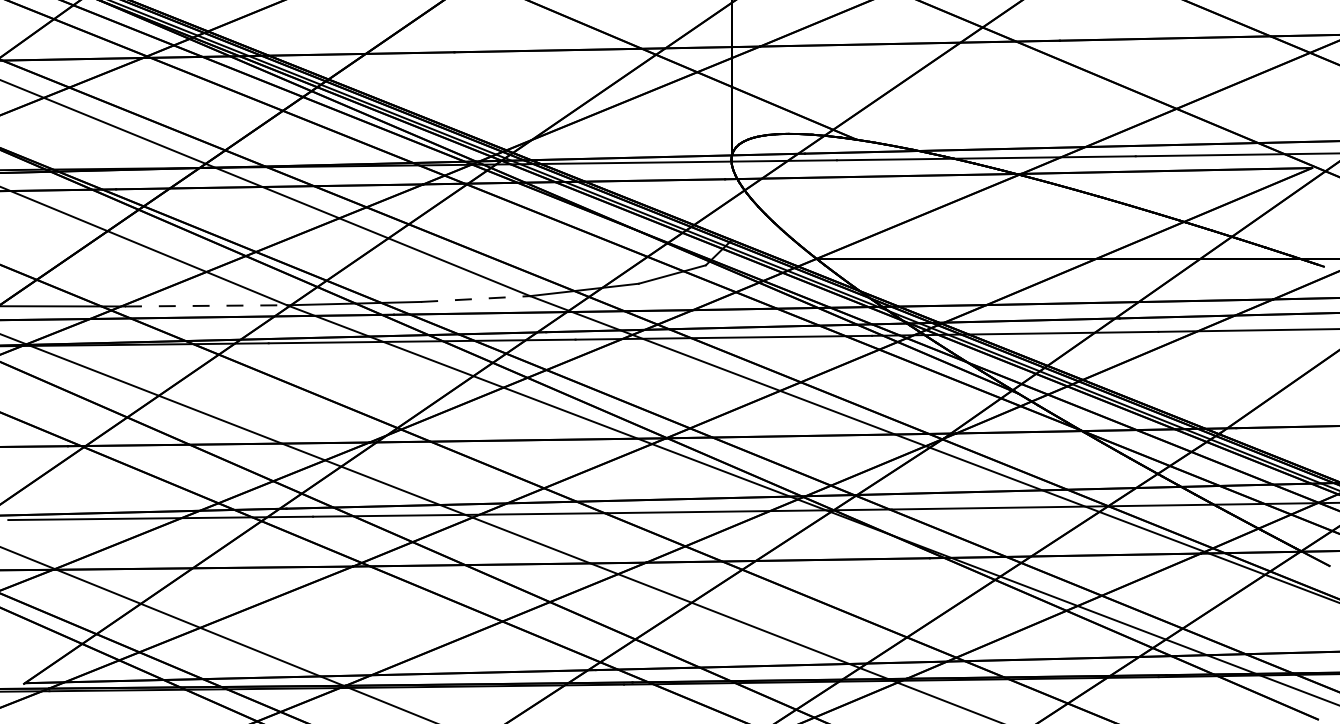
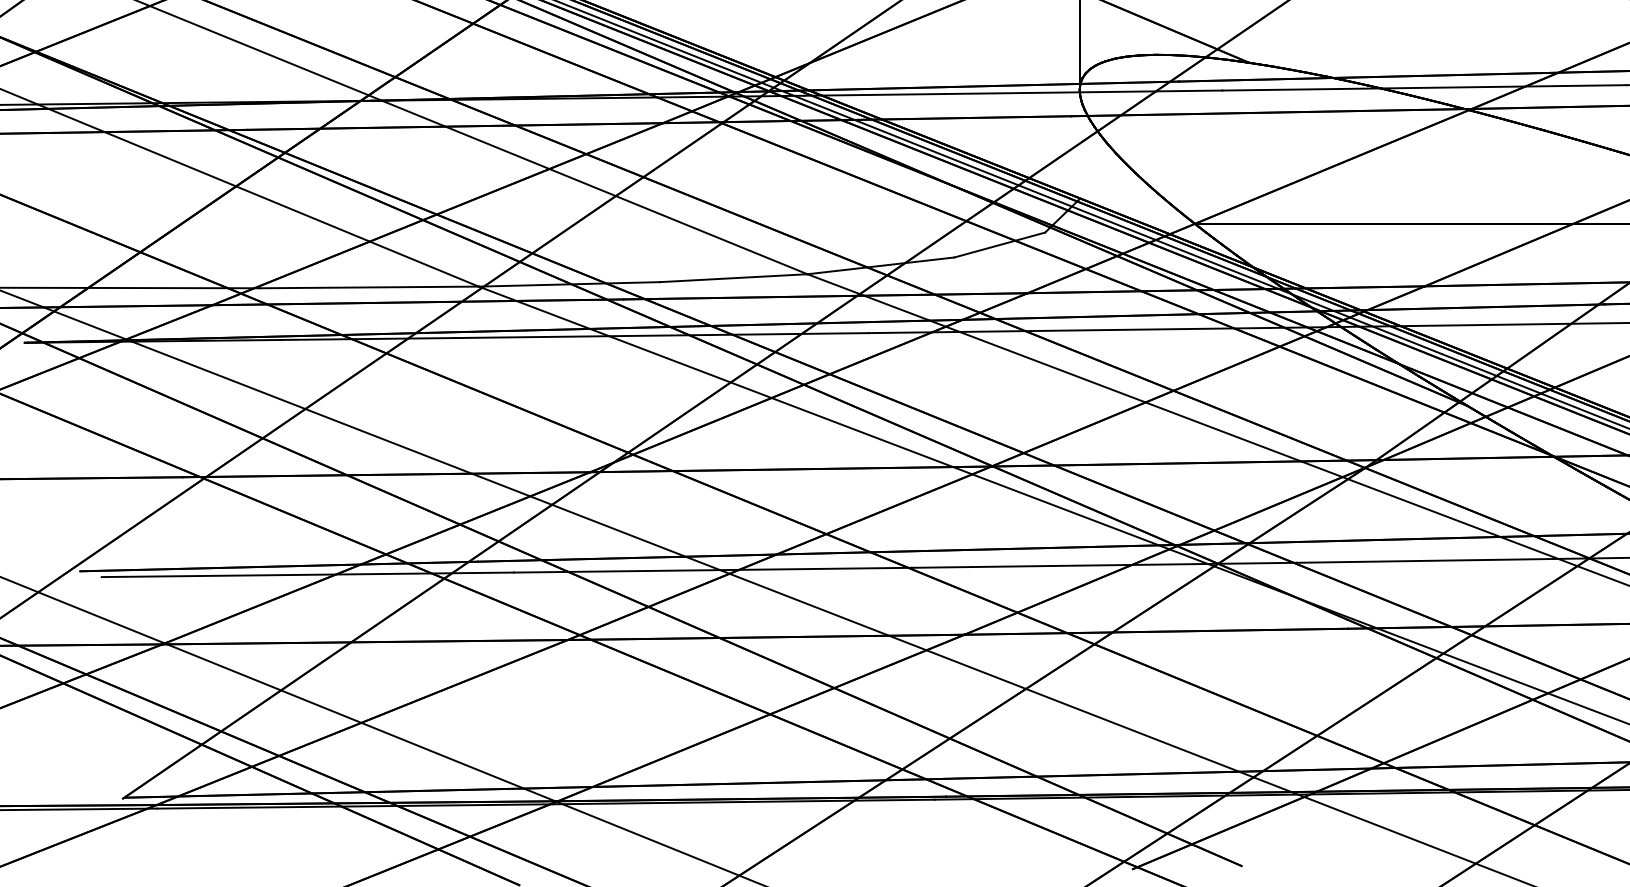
line: (475, 299) -> (733, 278), dashed -> solid
line: (206, 305) -> (369, 286), dashed -> solid

